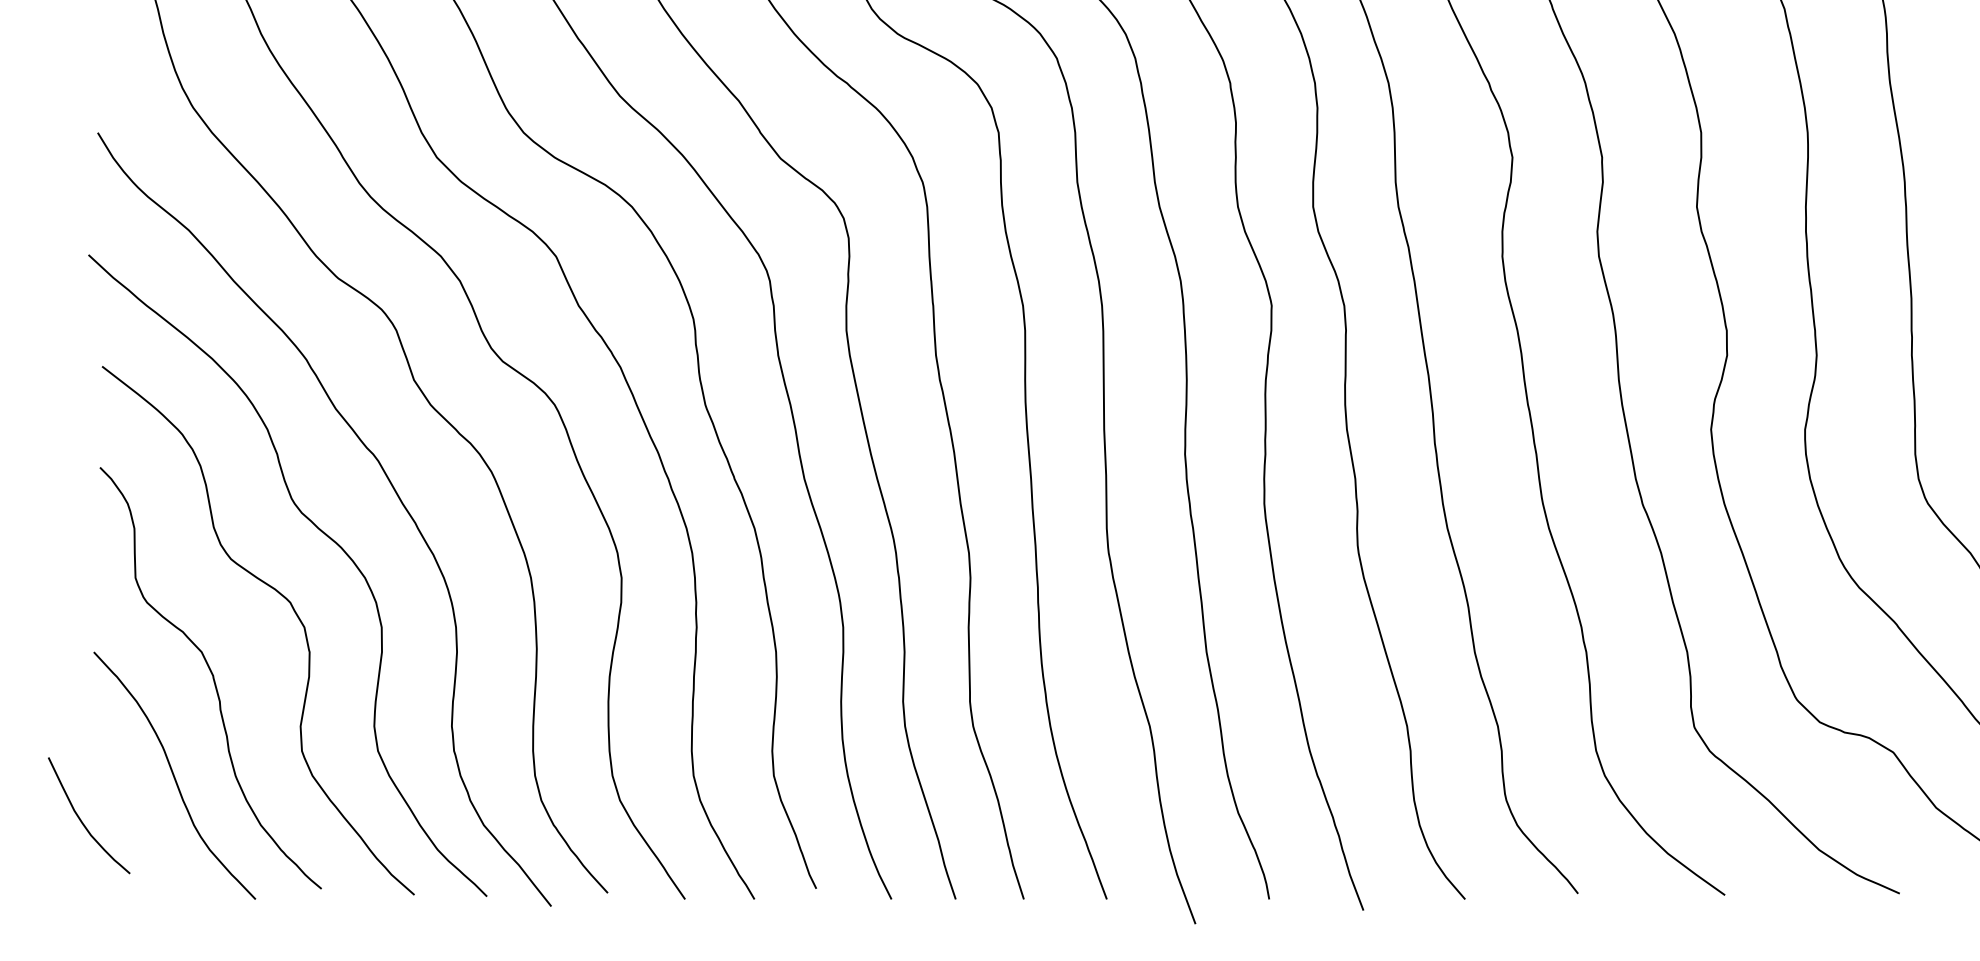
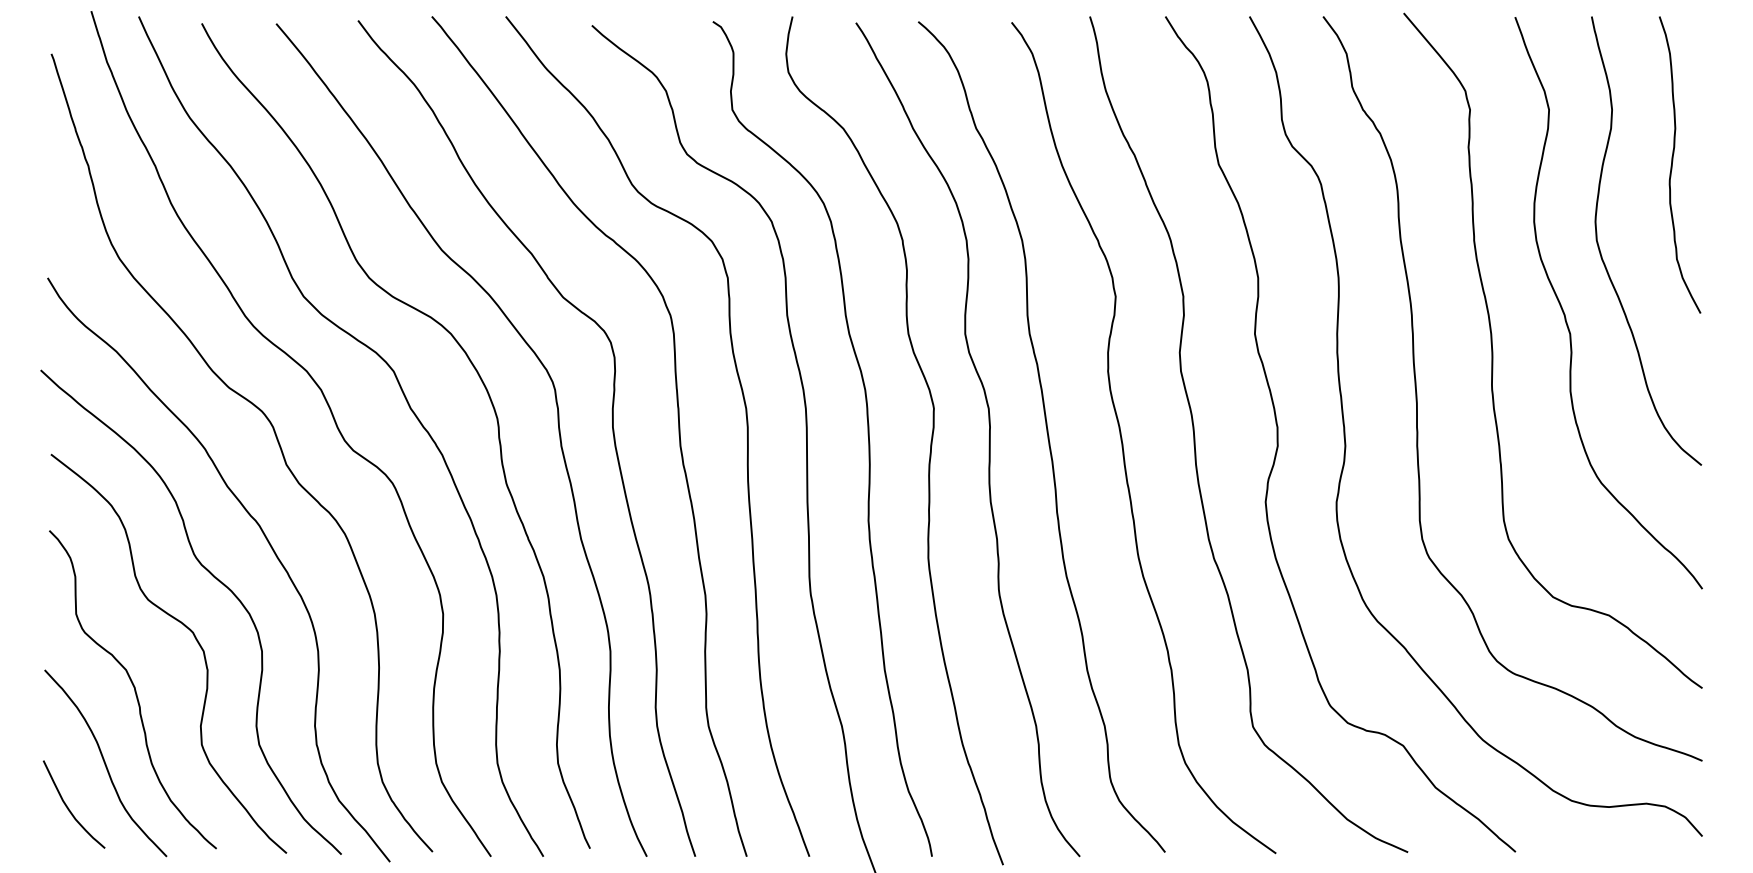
curve: (82, 820) -> (69, 808), moved

